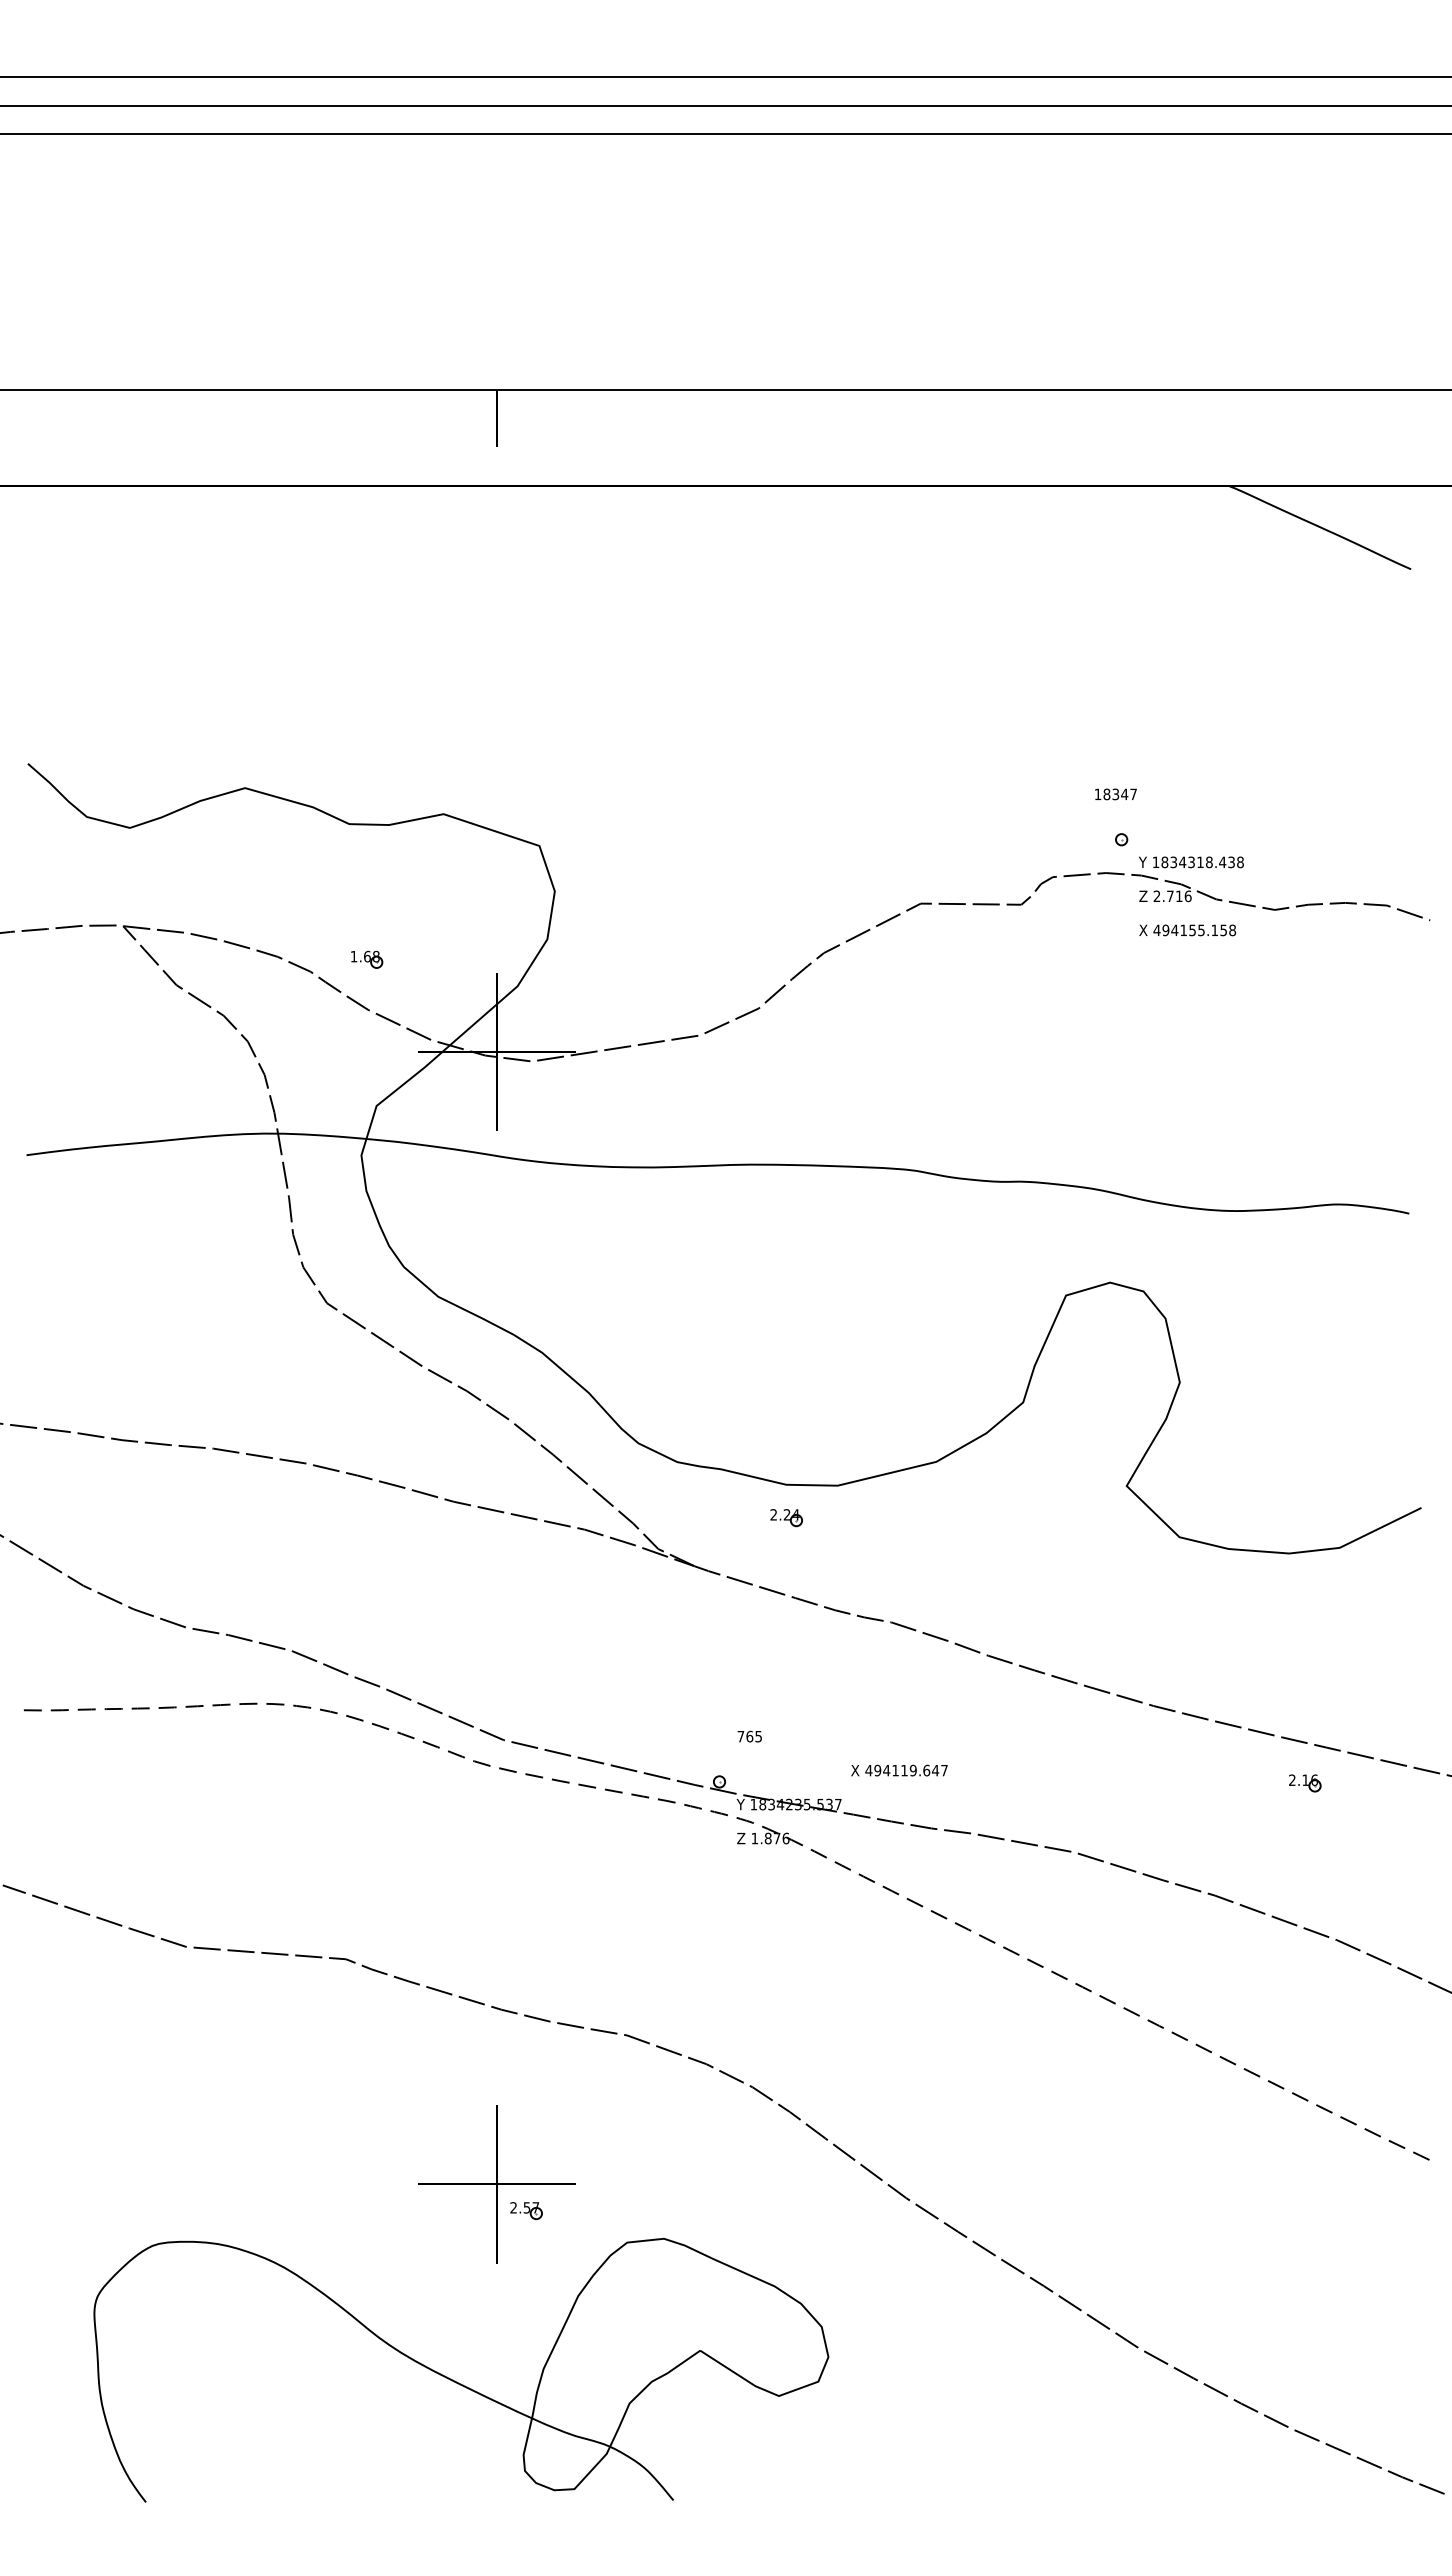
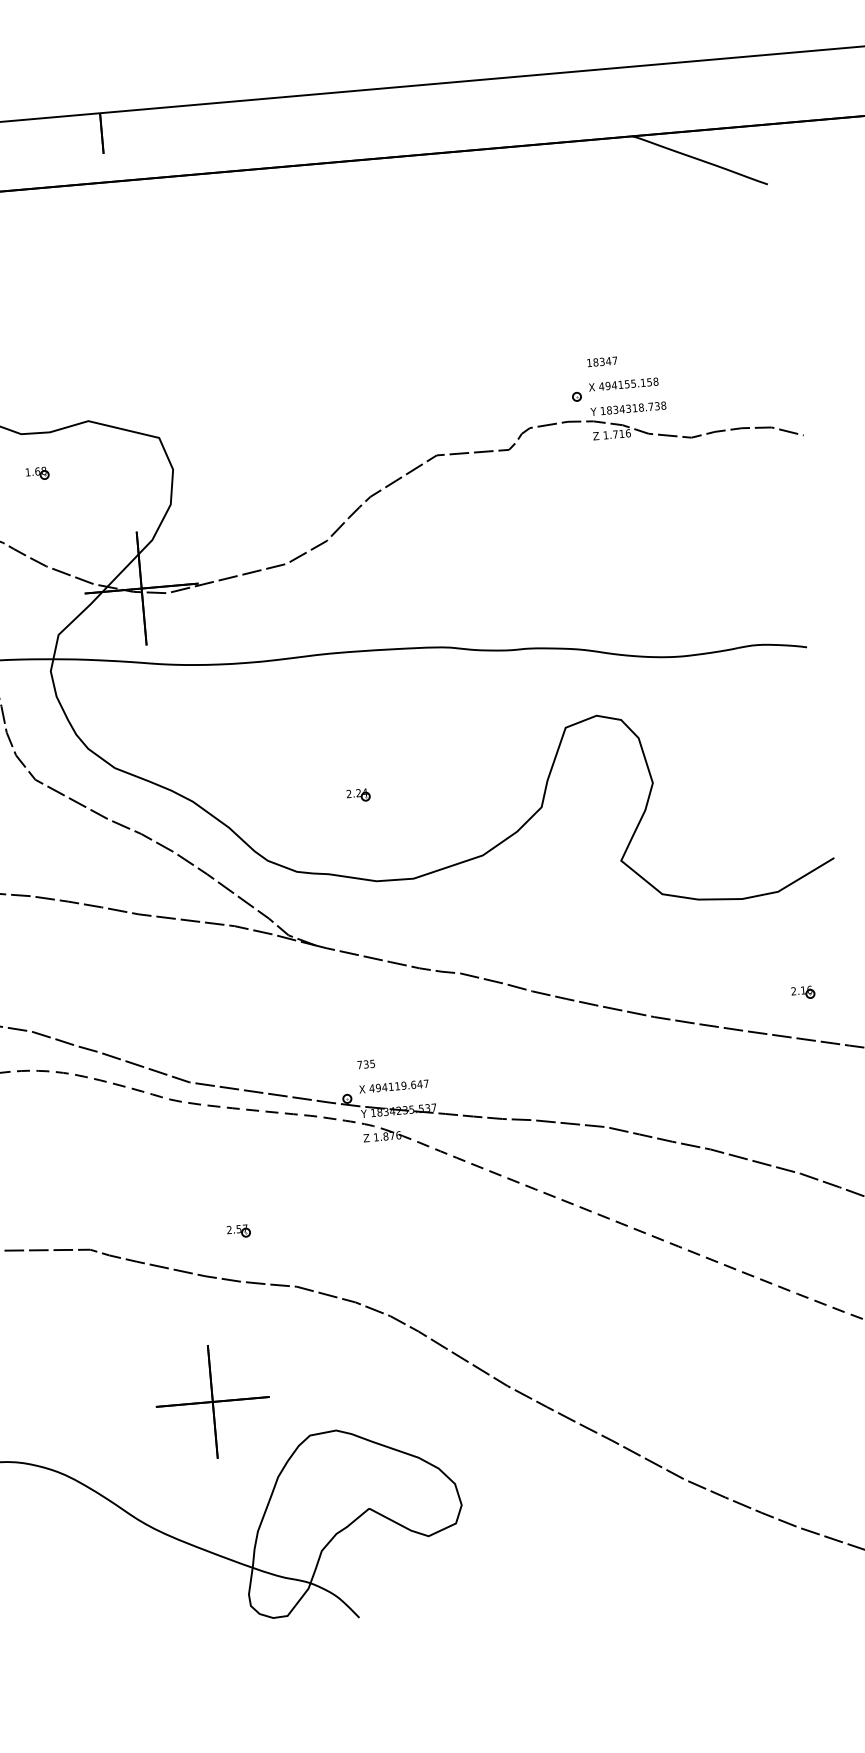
text: (1115, 794) -> (602, 361), moved
text: (1222, 861) -> (650, 406), 1834318.438 -> 1834318.738
text: (1156, 895) -> (605, 434), 2.716 -> 1.716
text: (1187, 930) -> (623, 384), moved
part: (367, 959) -> (37, 473), moved
part: (786, 1518) -> (358, 795), moved
text: (749, 1736) -> (366, 1064), 765 -> 735
text: (899, 1770) -> (394, 1086), moved
part: (1305, 1783) -> (803, 992), moved
part: (526, 2211) -> (238, 1231), moved

